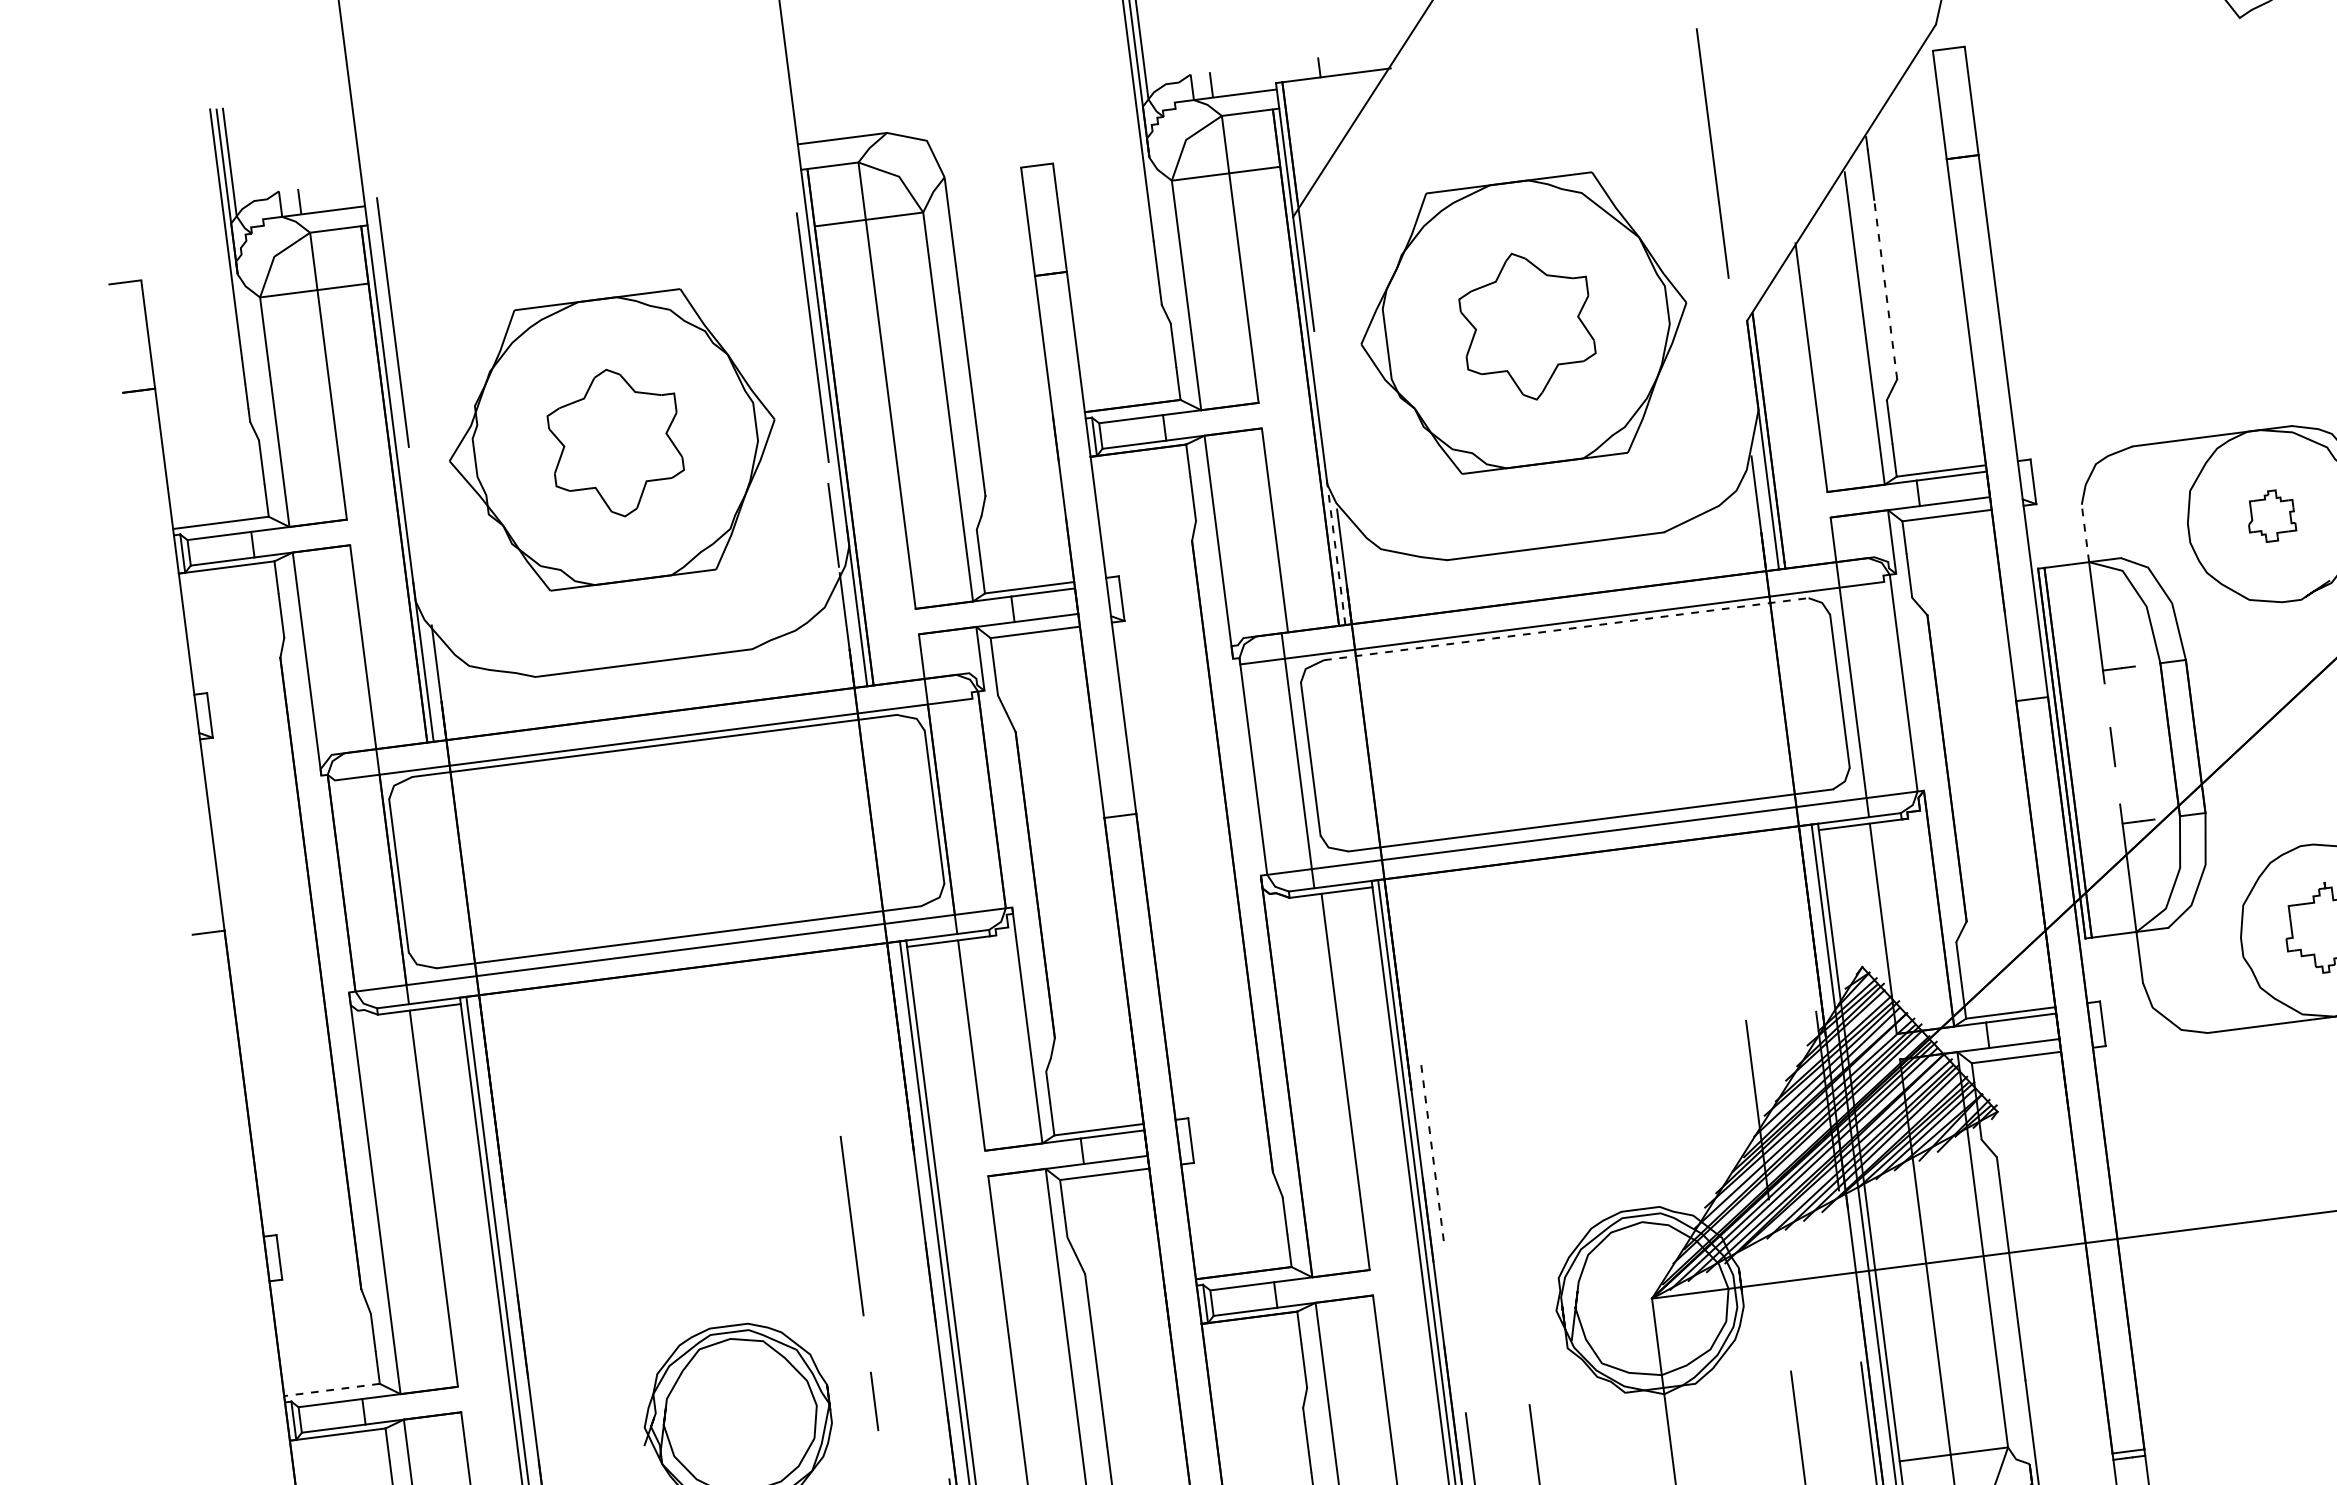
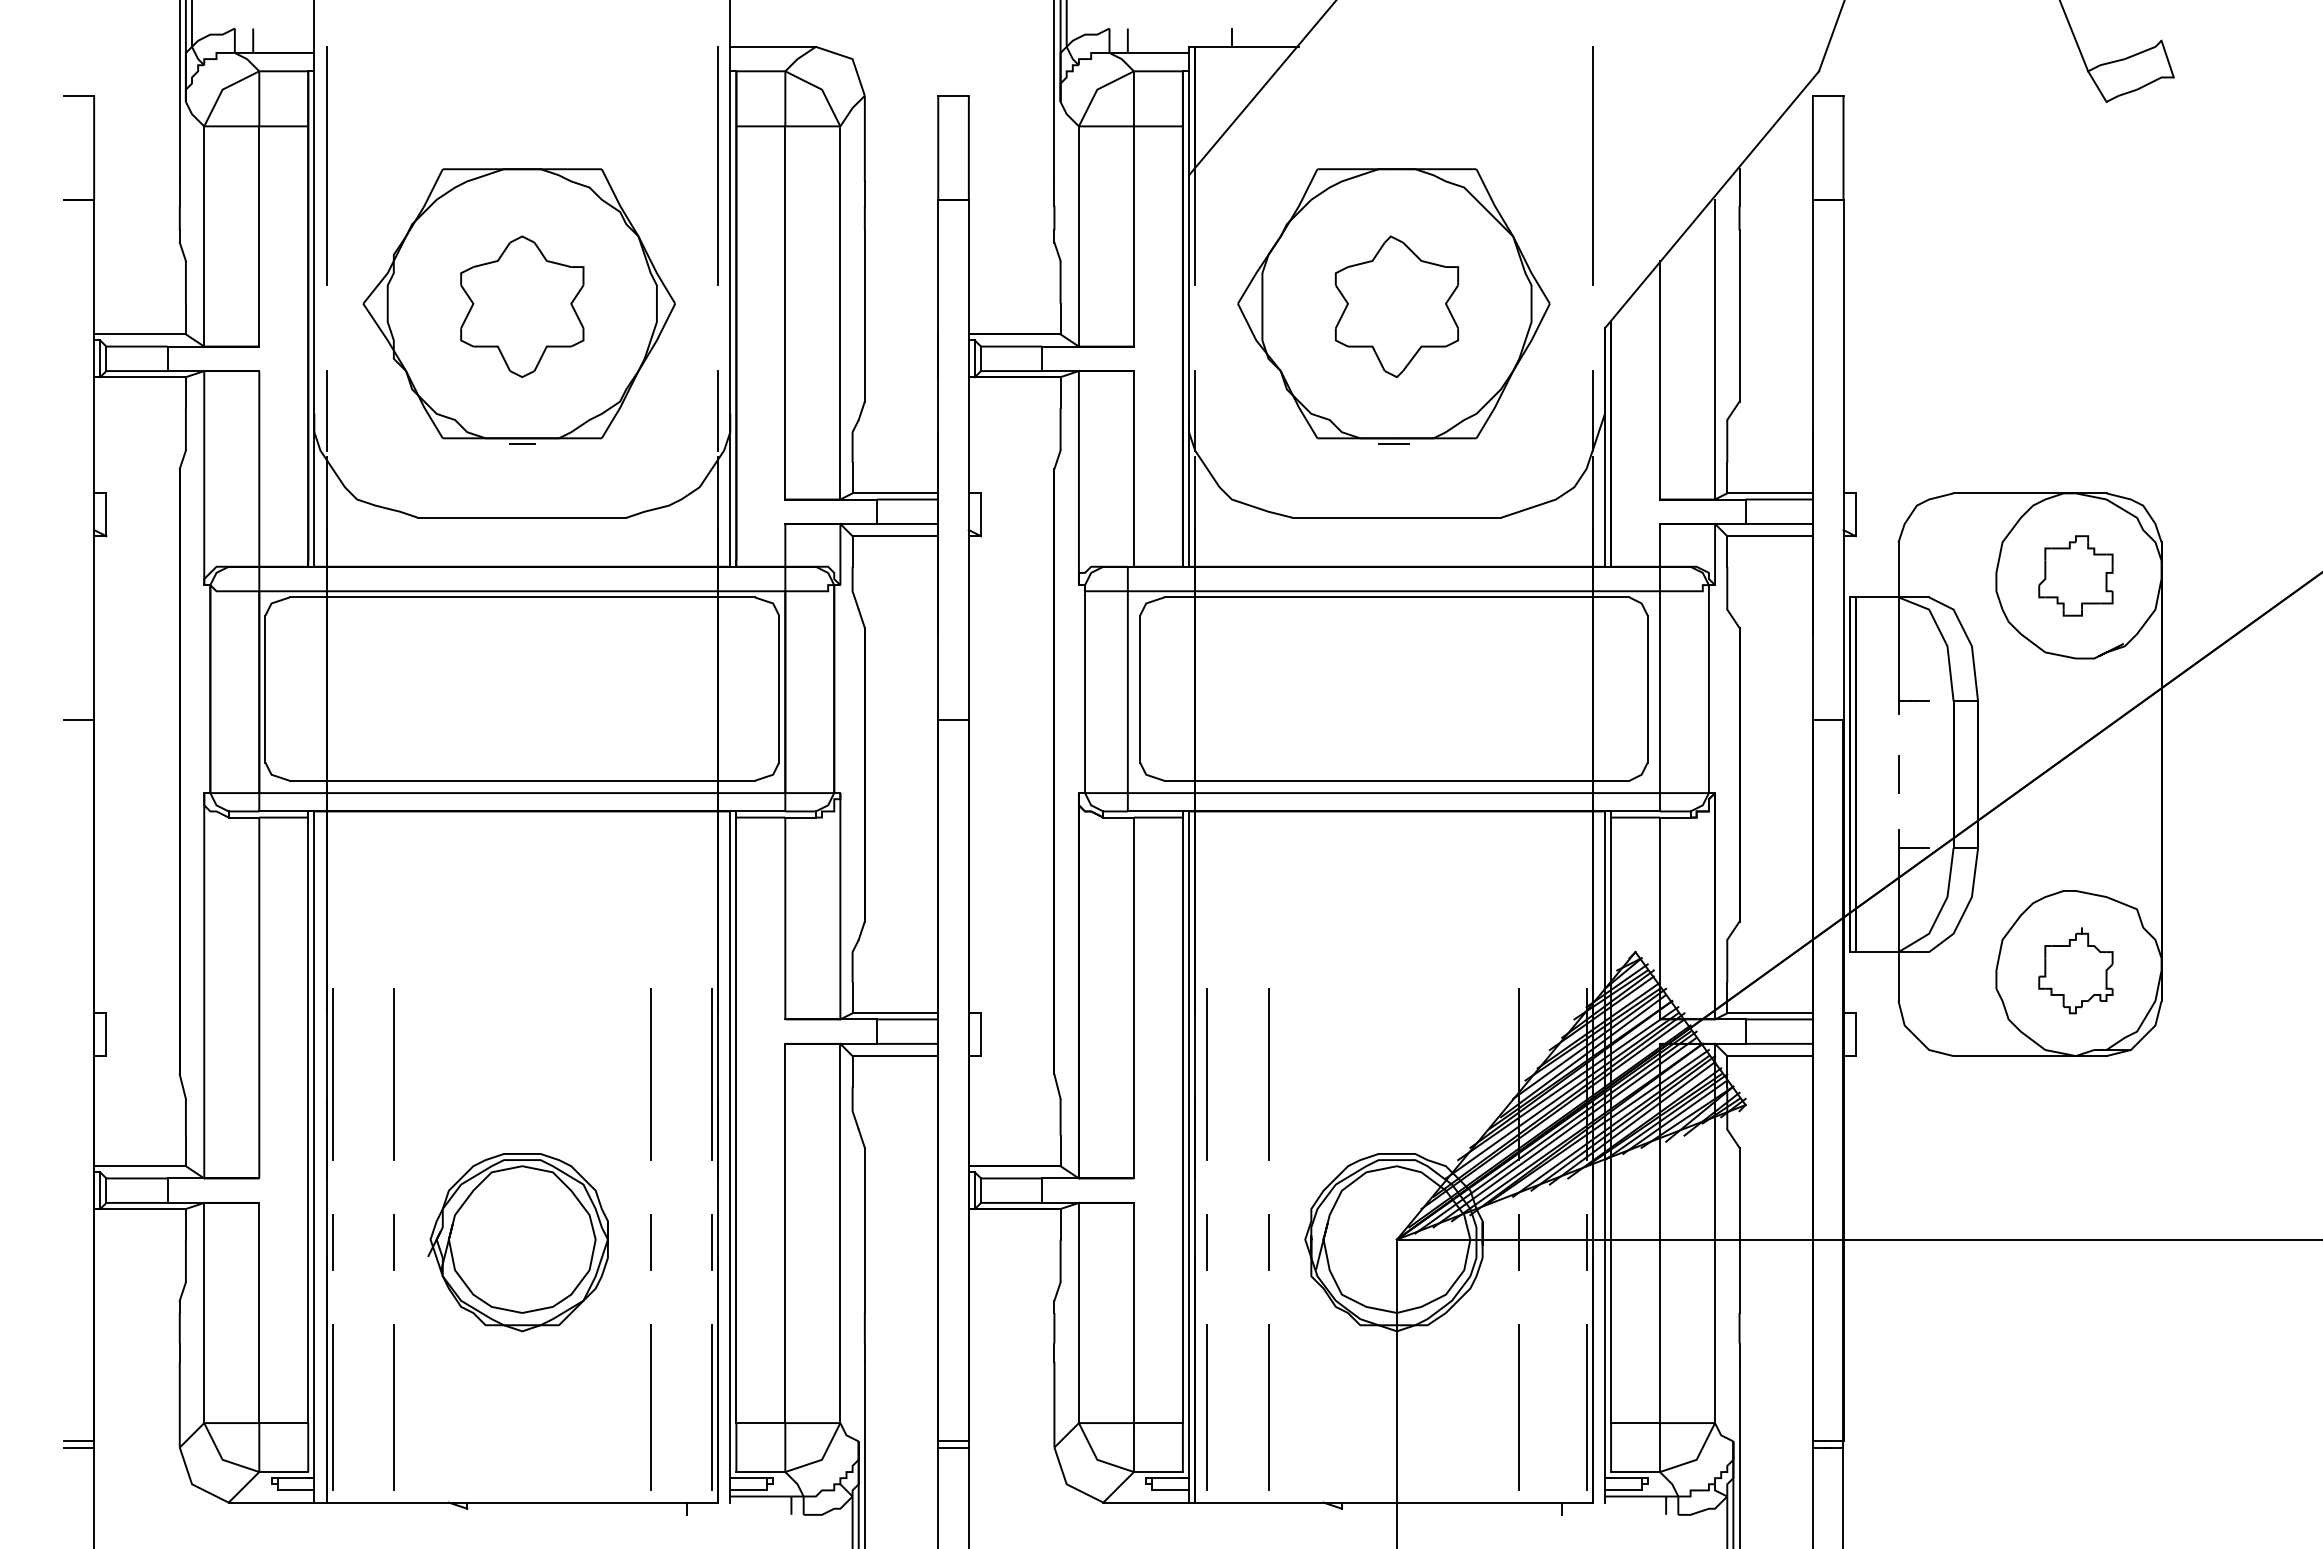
line: (1885, 290) -> (1739, 316), dashed -> solid
line: (812, 337) -> (717, 165), moved
line: (1745, 408) -> (1592, 410), added
line: (1331, 461) -> (1195, 410), added
line: (1542, 470) -> (1393, 444), added
part: (2270, 515) -> (2075, 575), size x1.67
line: (2085, 533) -> (1898, 569), dashed -> solid
line: (1336, 547) -> (1189, 492), dashed -> solid
line: (425, 577) -> (326, 410), added
line: (634, 586) -> (522, 444), added
line: (1566, 629) -> (1397, 597), dashed -> solid
line: (1496, 1143) -> (1268, 1074), added
line: (1432, 1151) -> (1207, 1074), dashed -> solid
line: (915, 1218) -> (711, 1074), added
line: (583, 1260) -> (393, 1074), added
line: (520, 1268) -> (332, 1074), added
line: (1849, 1276) -> (1586, 1242), added
line: (1780, 1285) -> (1519, 1242), added
line: (1518, 1318) -> (1268, 1242), added
line: (1454, 1326) -> (1207, 1242), added
line: (332, 1390) -> (140, 1166), dashed -> solid
line: (937, 1393) -> (711, 1242), added
line: (606, 1435) -> (393, 1242), added
line: (542, 1443) -> (332, 1242), added

